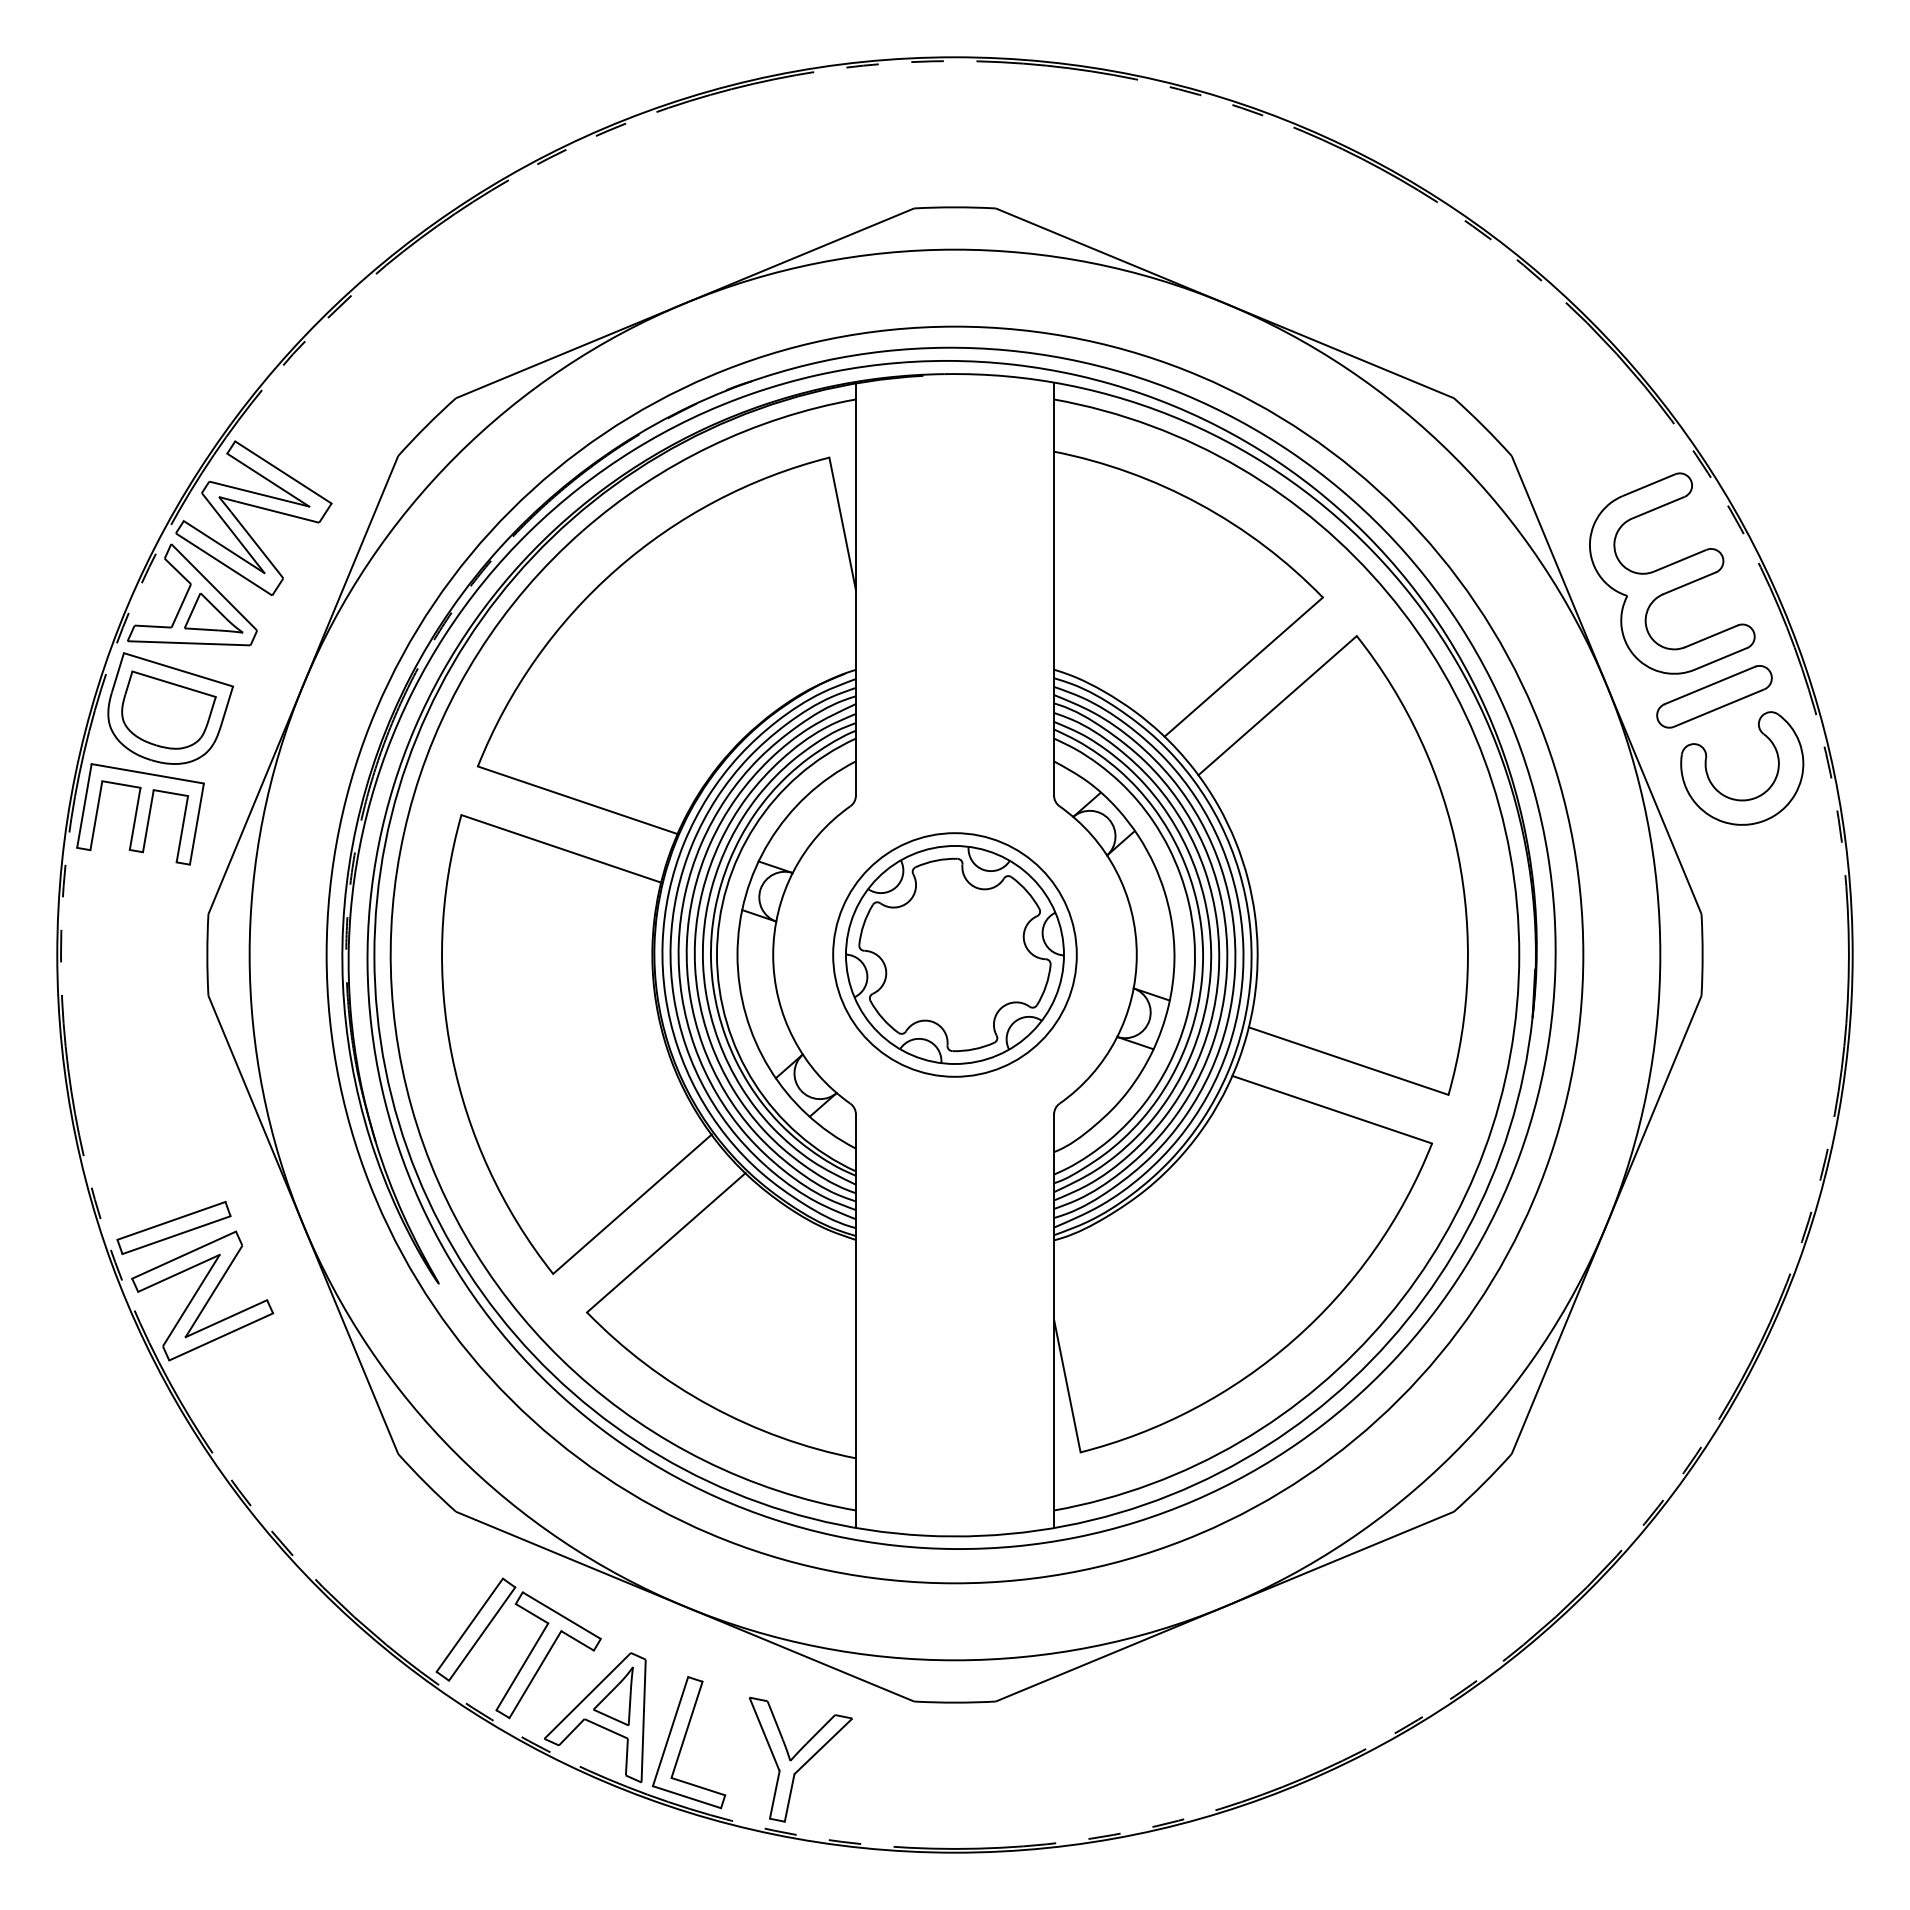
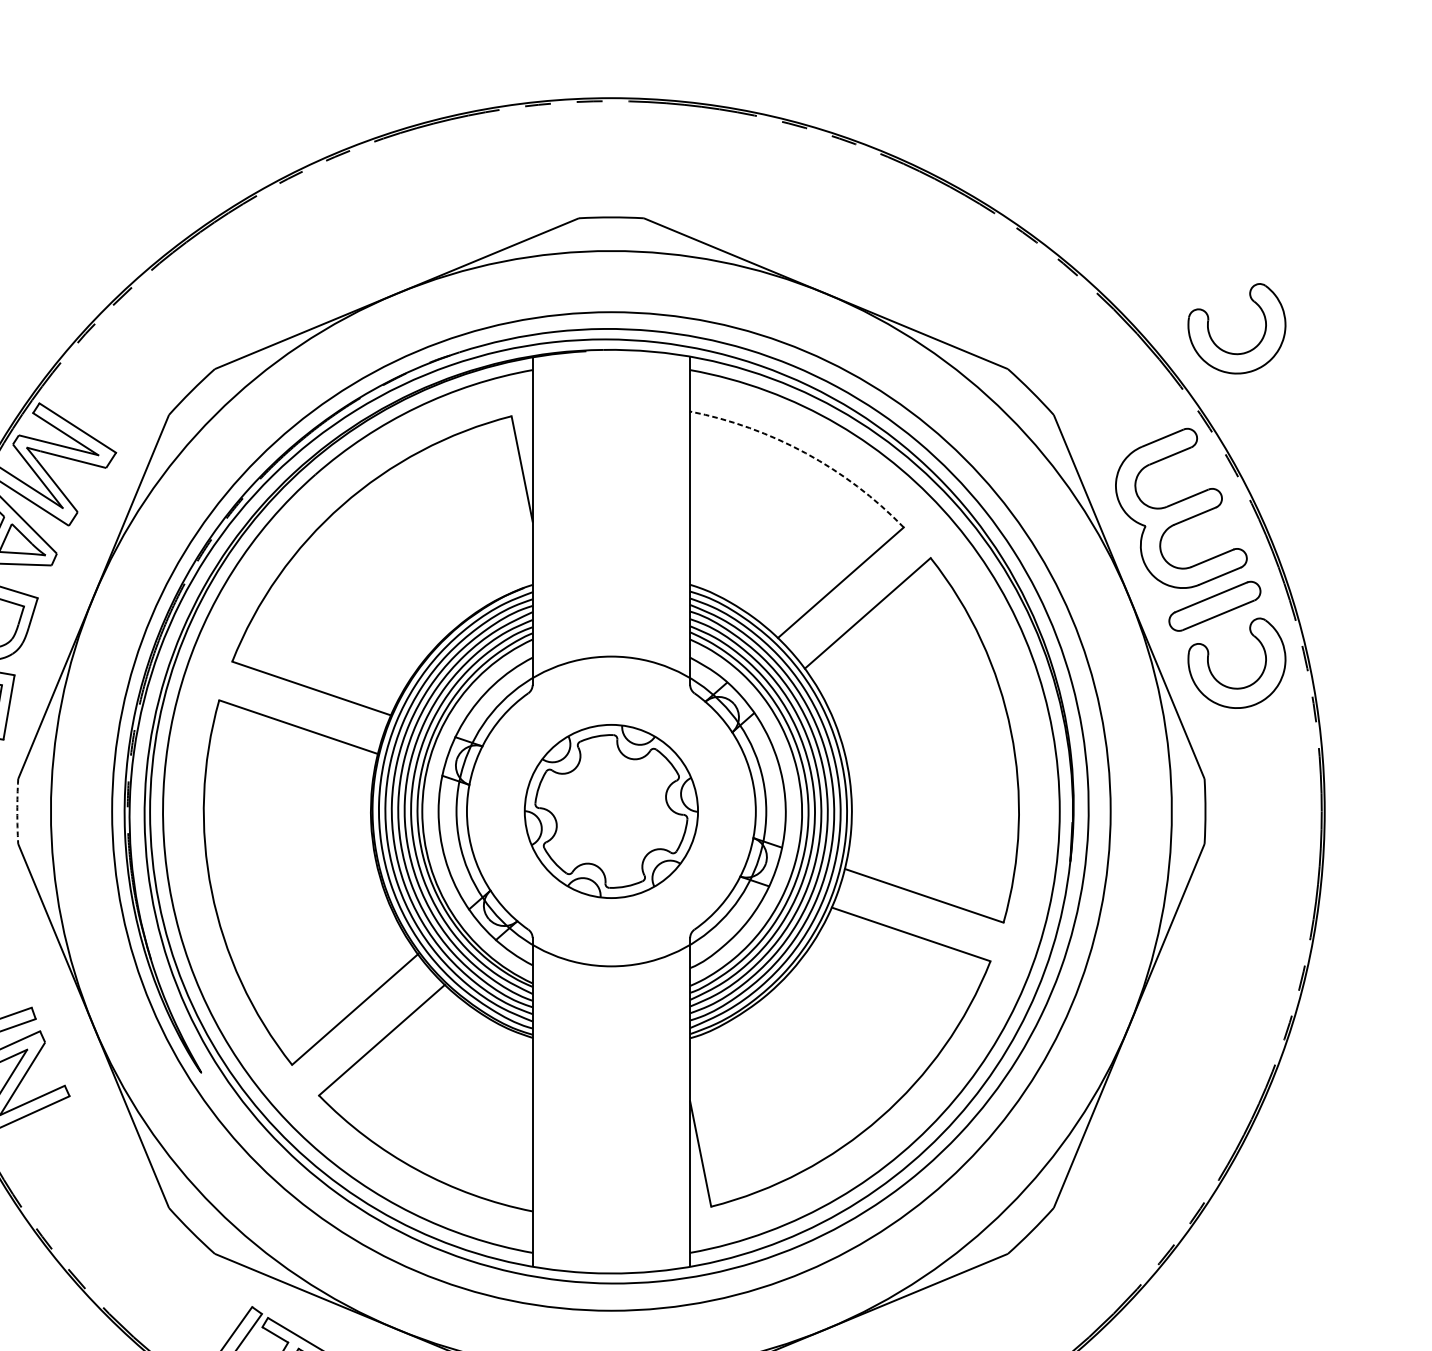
part: (1735, 377) -> (1231, 352), added
arc: (1199, 504) -> (805, 453), solid -> dashed
circle: (954, 954) -> (611, 811), size x1.6
arc: (207, 955) -> (17, 811), solid -> dashed

